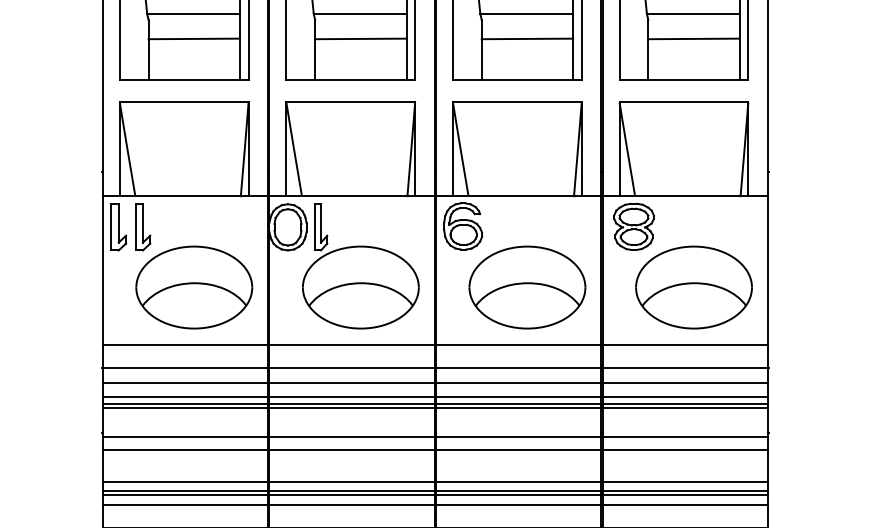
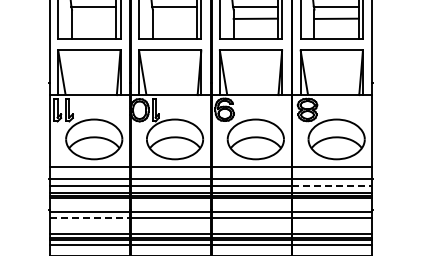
line: (194, 38) -> (94, 18), removed
line: (359, 38) -> (174, 18), removed
line: (685, 382) -> (332, 185), solid -> dashed
line: (186, 450) -> (90, 218), solid -> dashed

